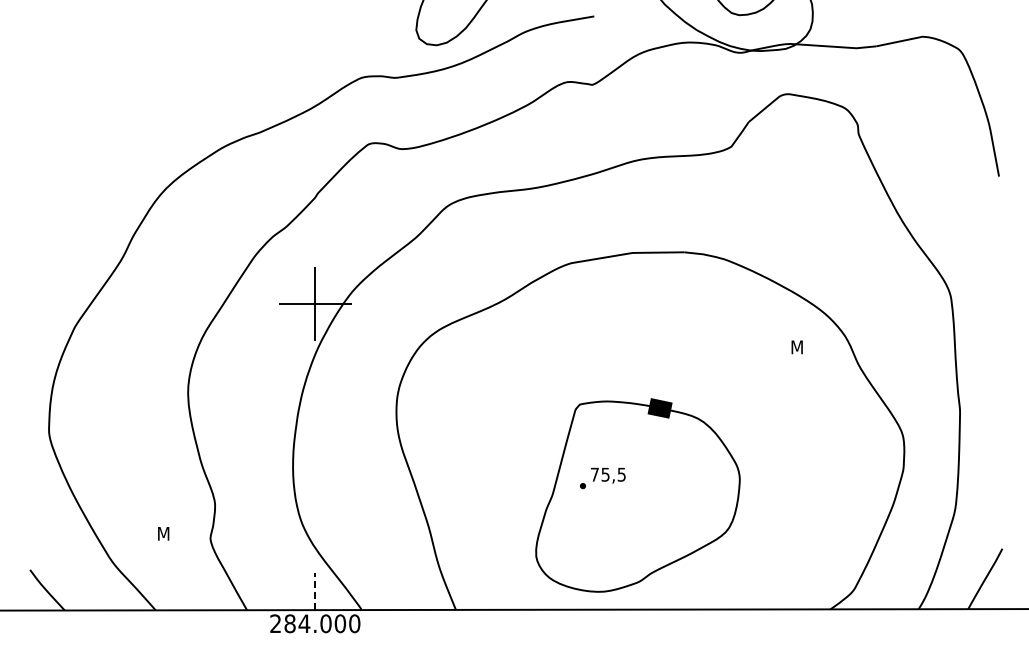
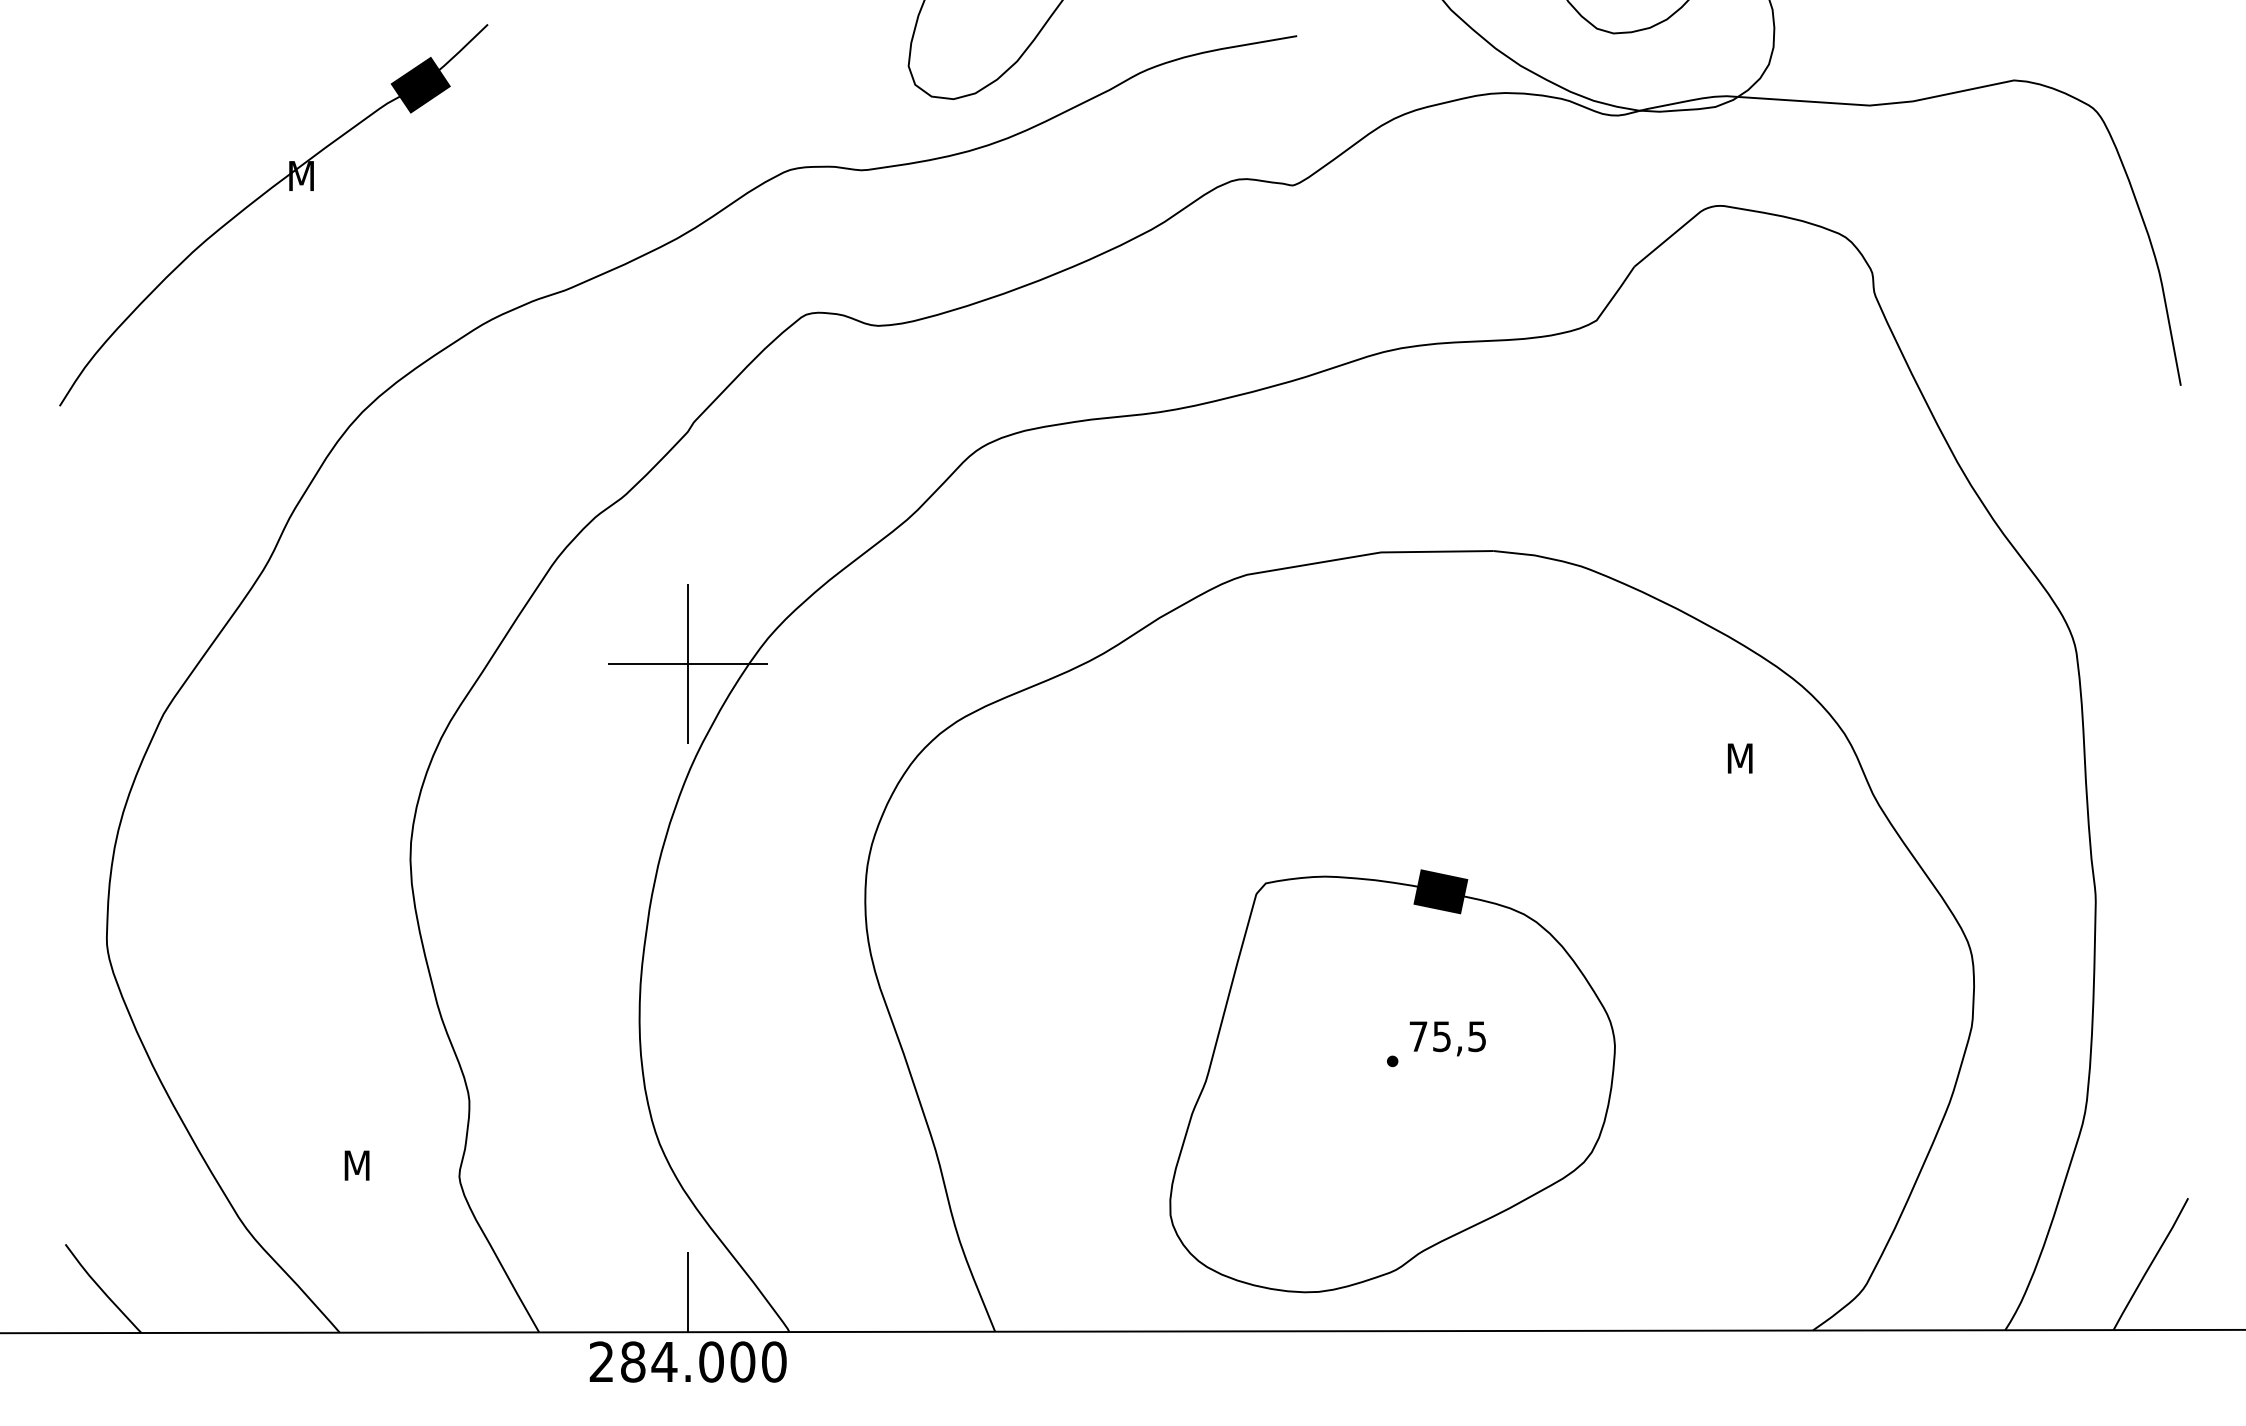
part: (119, 91) -> (260, 199), added
part: (602, 478) -> (1435, 1044), moved
line: (315, 591) -> (688, 1291), dashed -> solid

